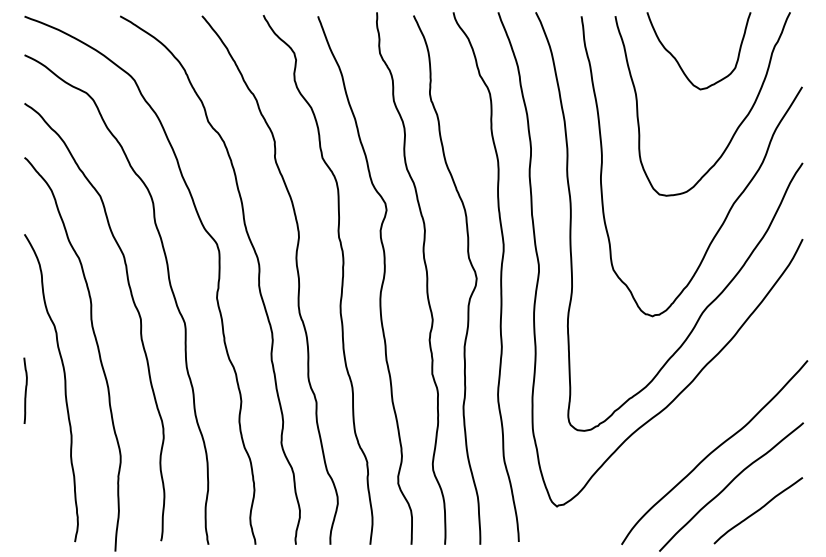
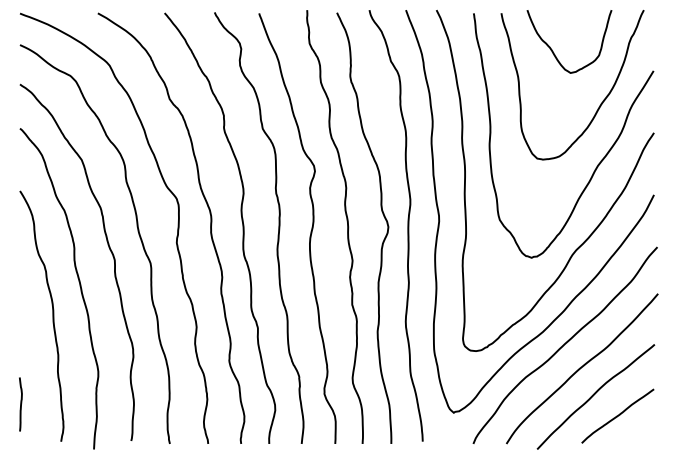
line: (25, 390) -> (20, 404), moved
curve: (692, 422) -> (564, 344), added

